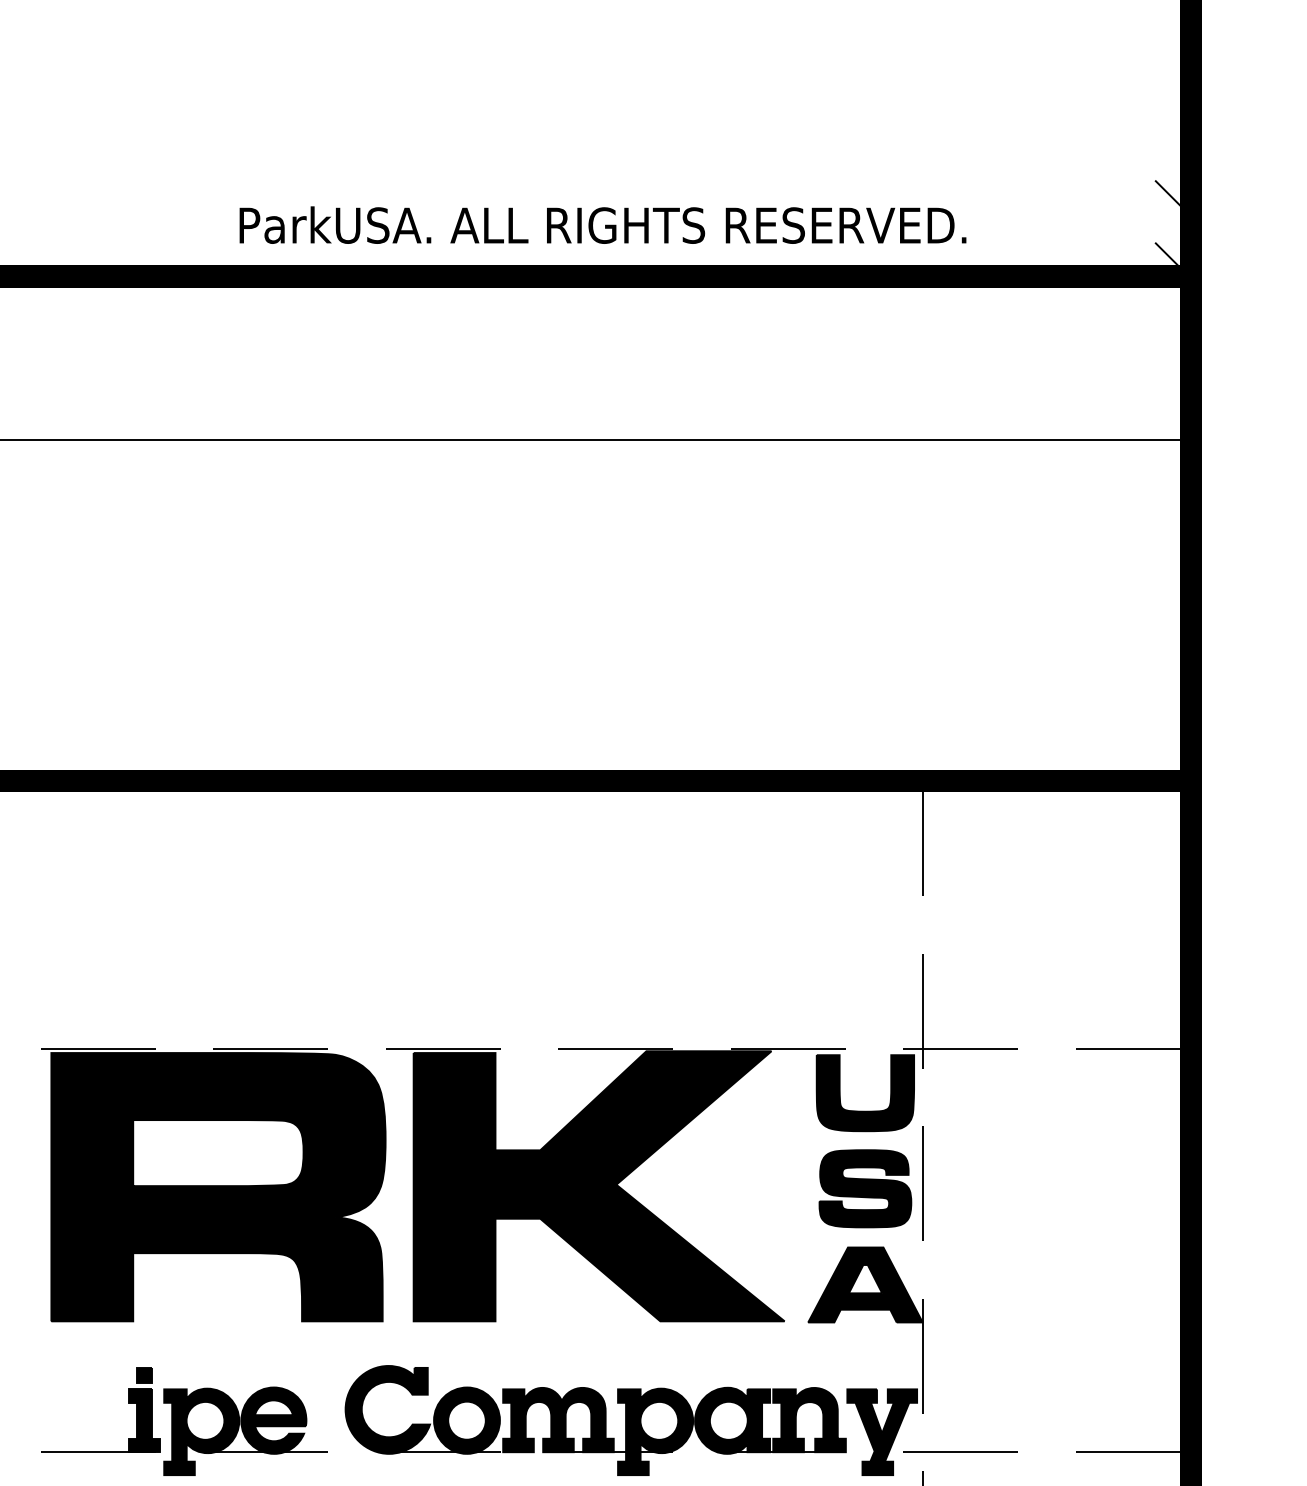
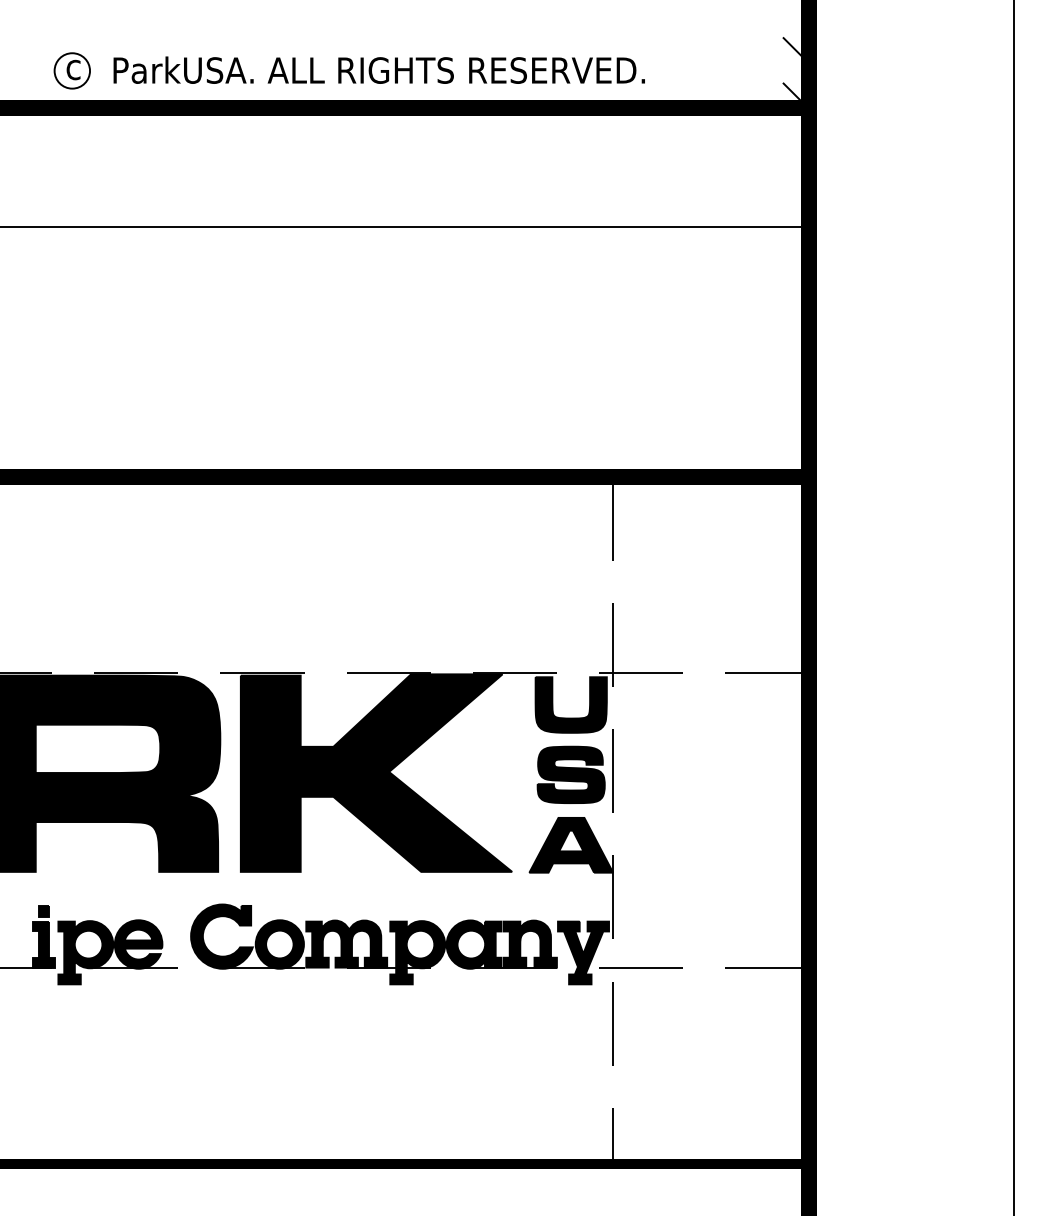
part: (182, 225) -> (71, 70), added

